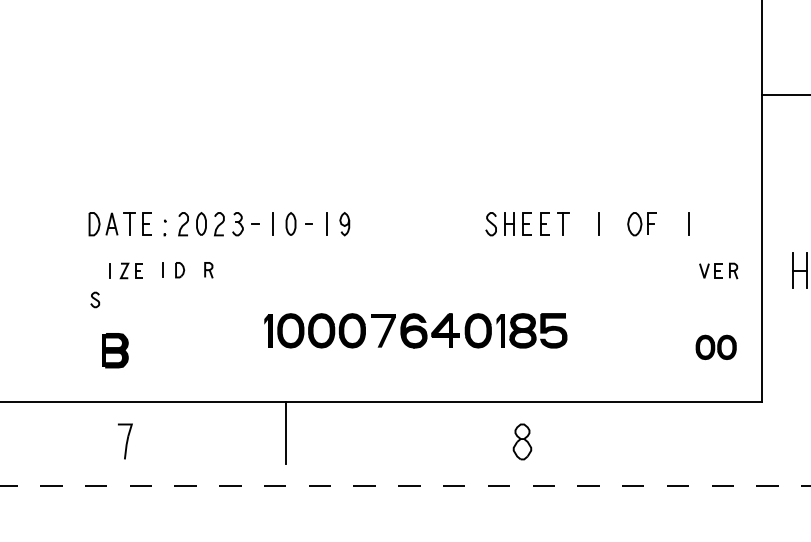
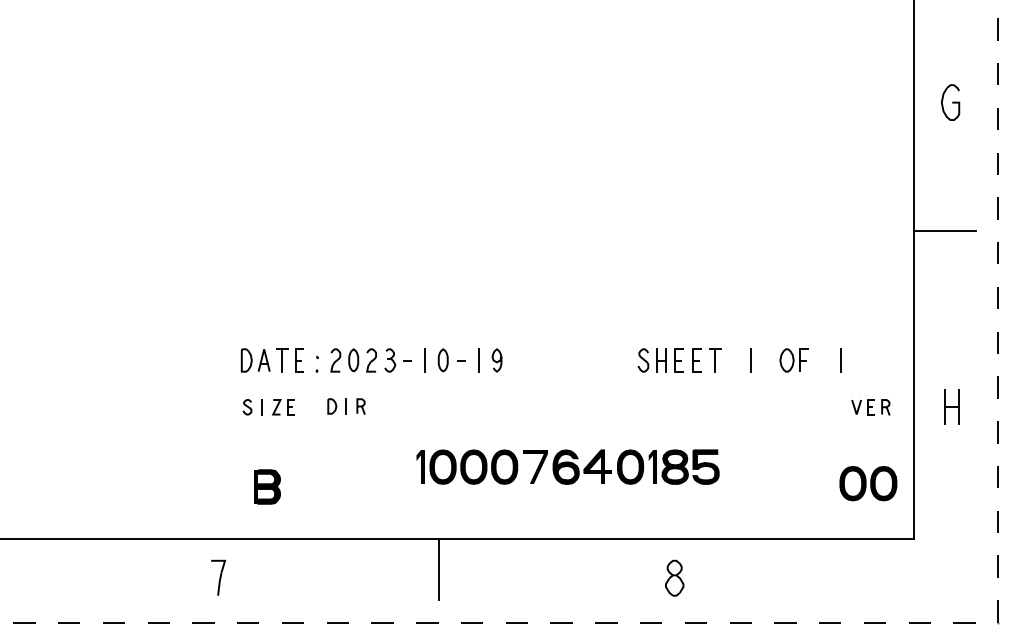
line: (162, 270) -> (345, 406), moved
curve: (95, 300) -> (247, 407), moved
part: (716, 347) -> (868, 483), size x1.43
part: (125, 441) -> (218, 577), moved

